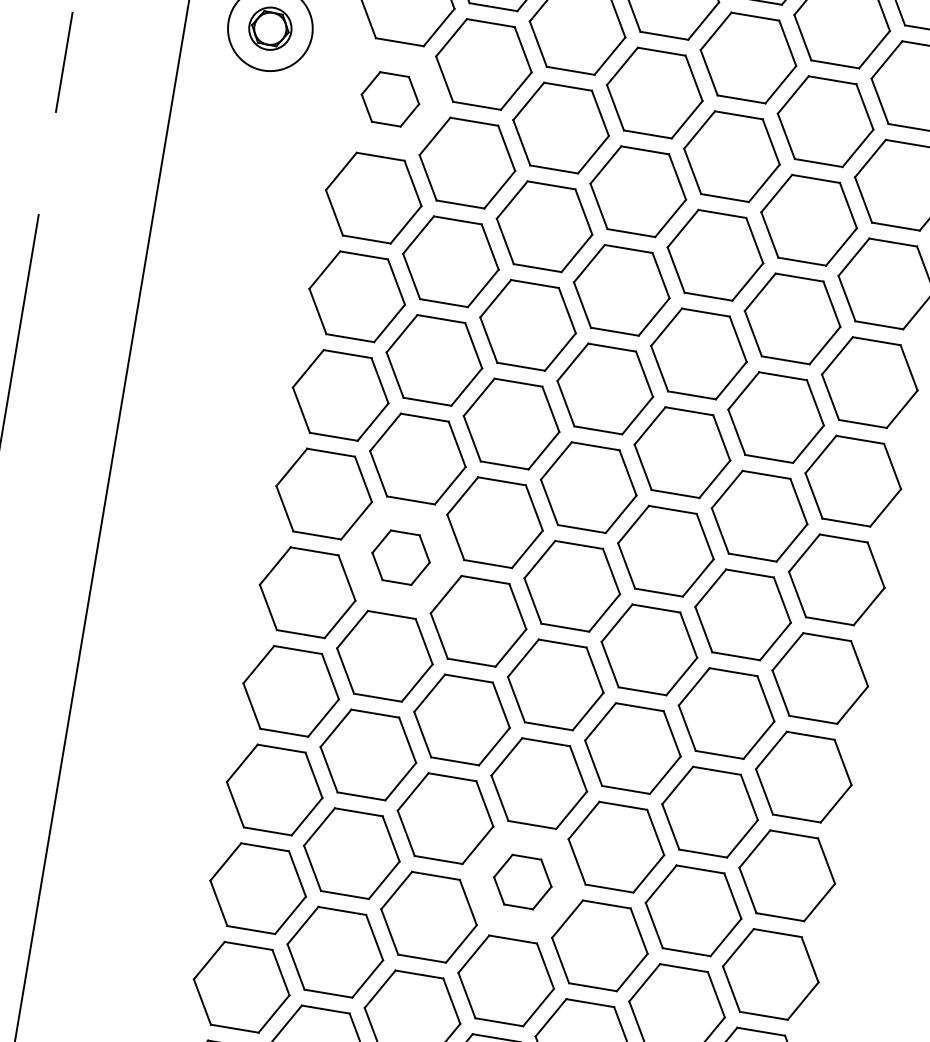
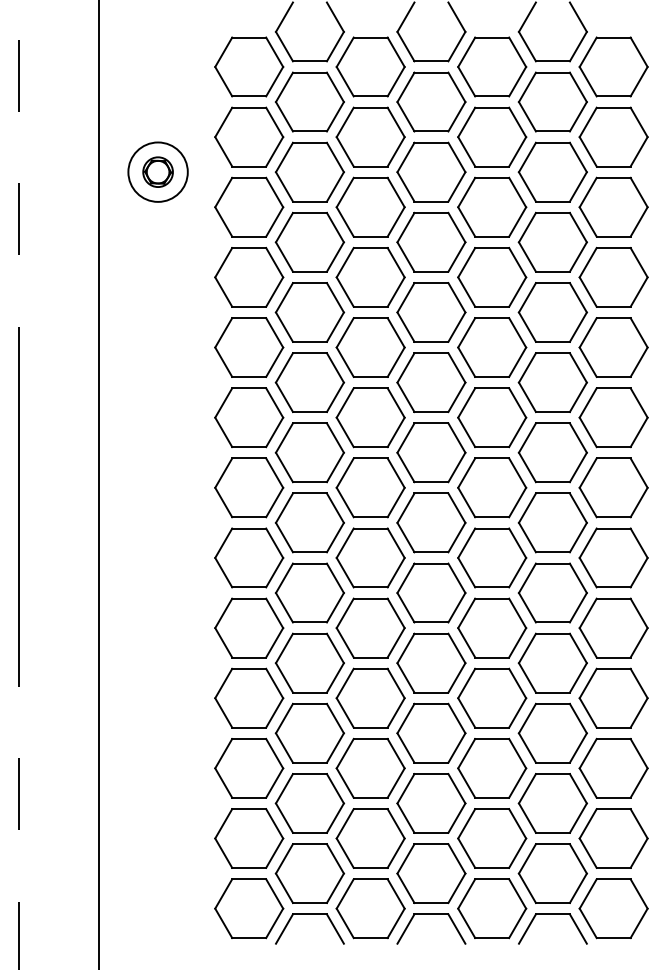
part: (390, 98) -> (249, 206), size x1.67
part: (400, 557) -> (309, 522), size x1.67
part: (523, 881) -> (431, 732), size x1.67

